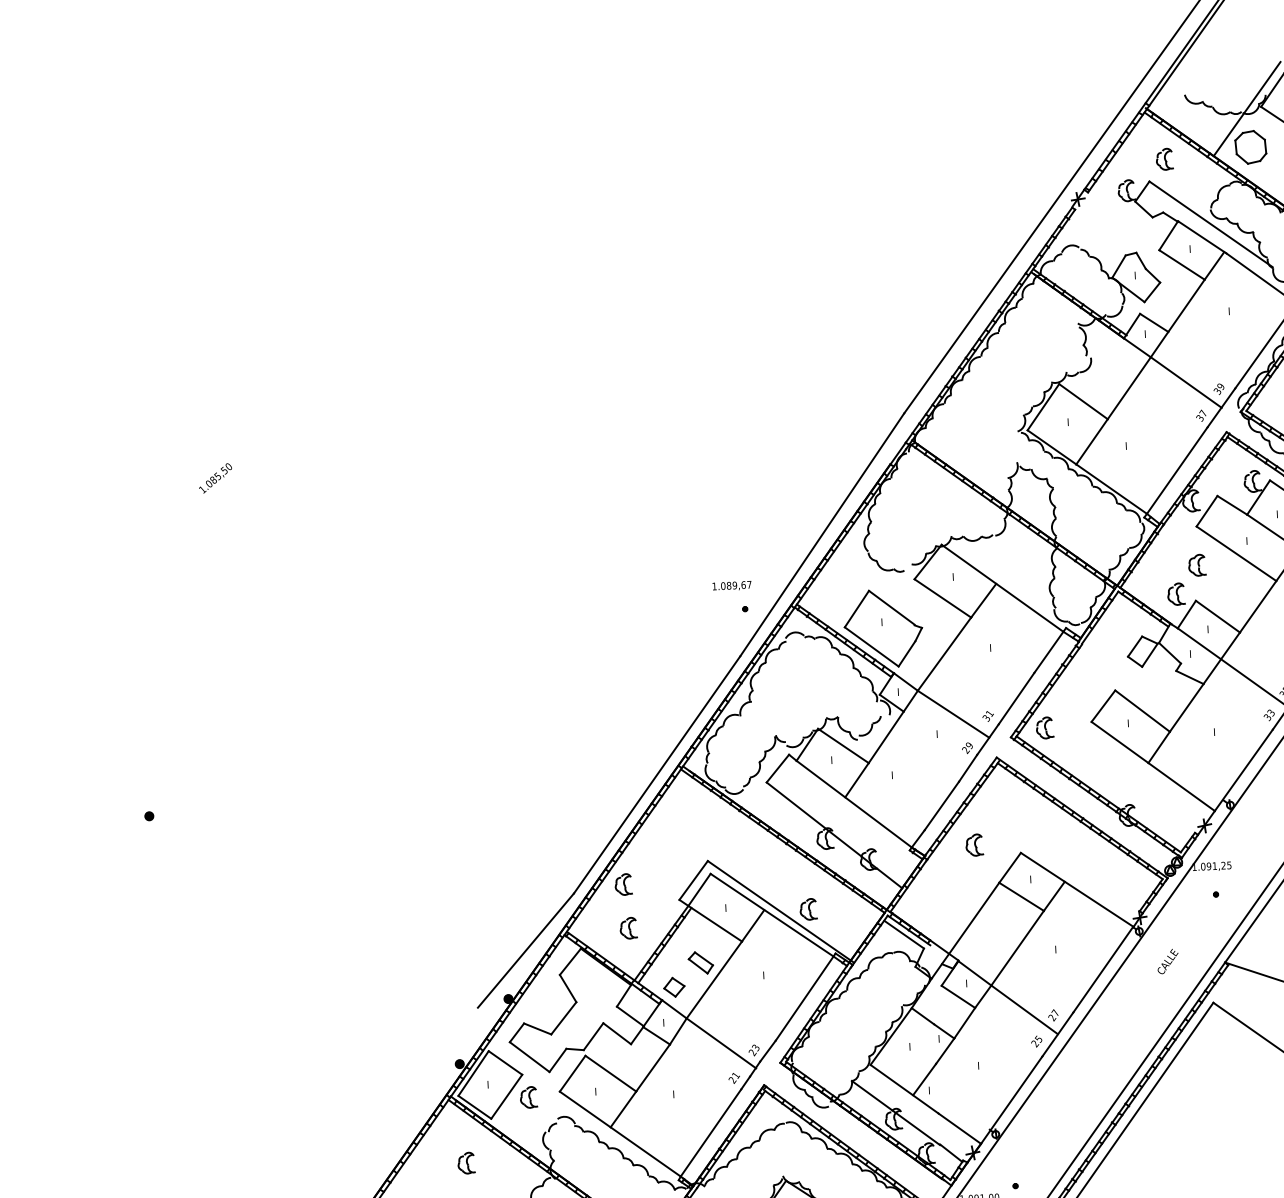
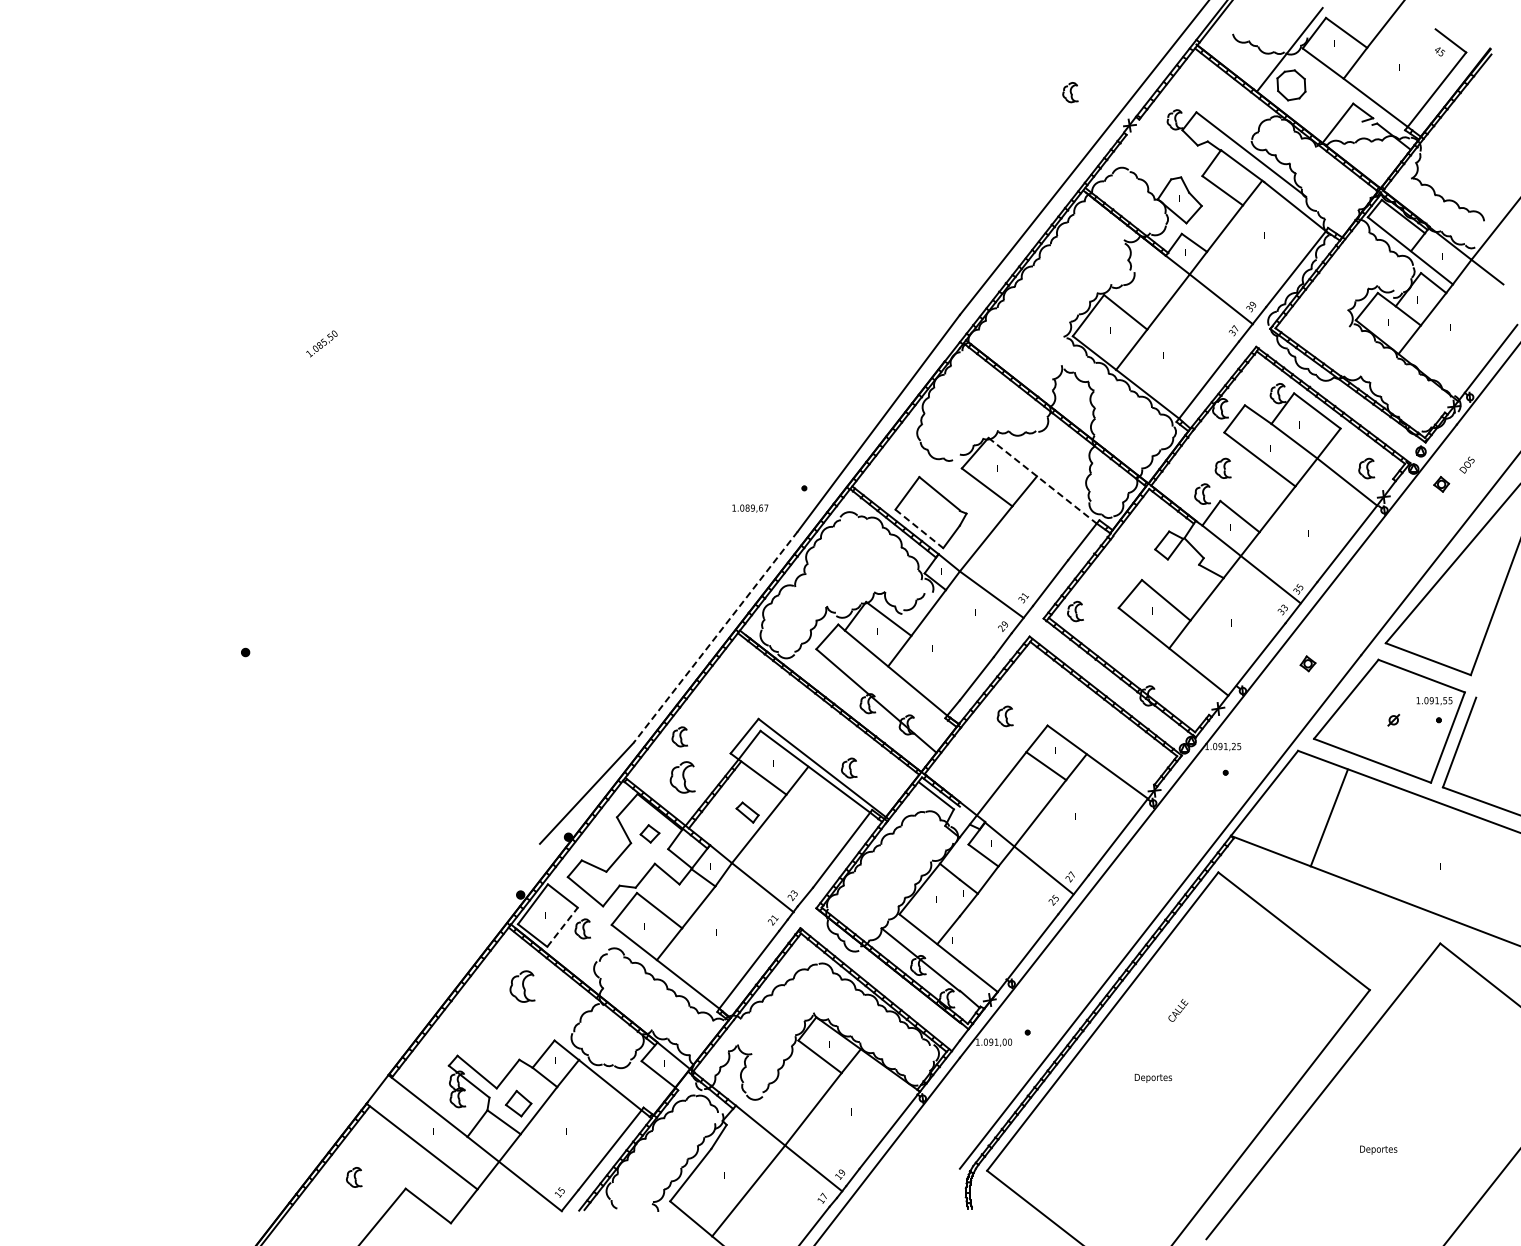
part: (1164, 159) -> (1070, 92), moved
text: (732, 586) -> (750, 508), moved
line: (1003, 589) -> (1043, 481), solid -> dashed
line: (871, 646) -> (919, 528), solid -> dashed
line: (656, 775) -> (715, 637), solid -> dashed
part: (628, 928) -> (682, 777), size x1.6
text: (1168, 961) -> (1178, 1010), moved
part: (673, 986) -> (649, 833), moved
line: (506, 1097) -> (562, 927), solid -> dashed
part: (466, 1162) -> (522, 986), size x1.6

